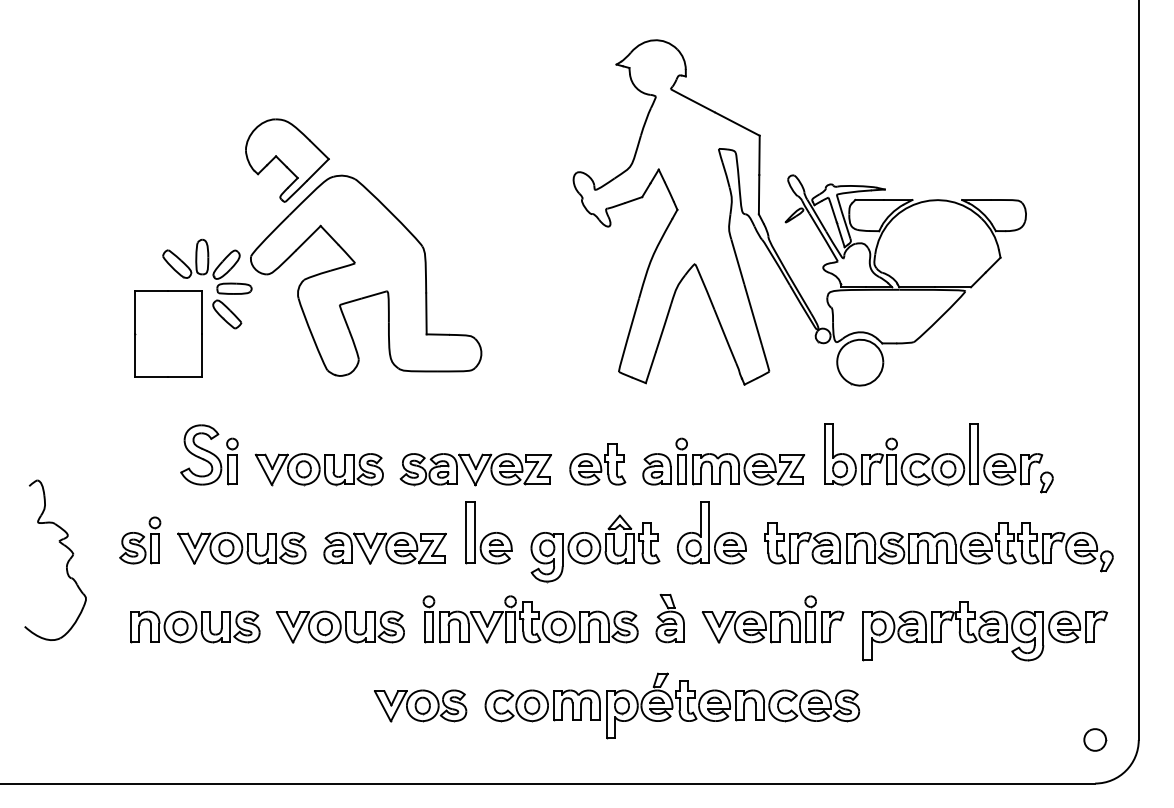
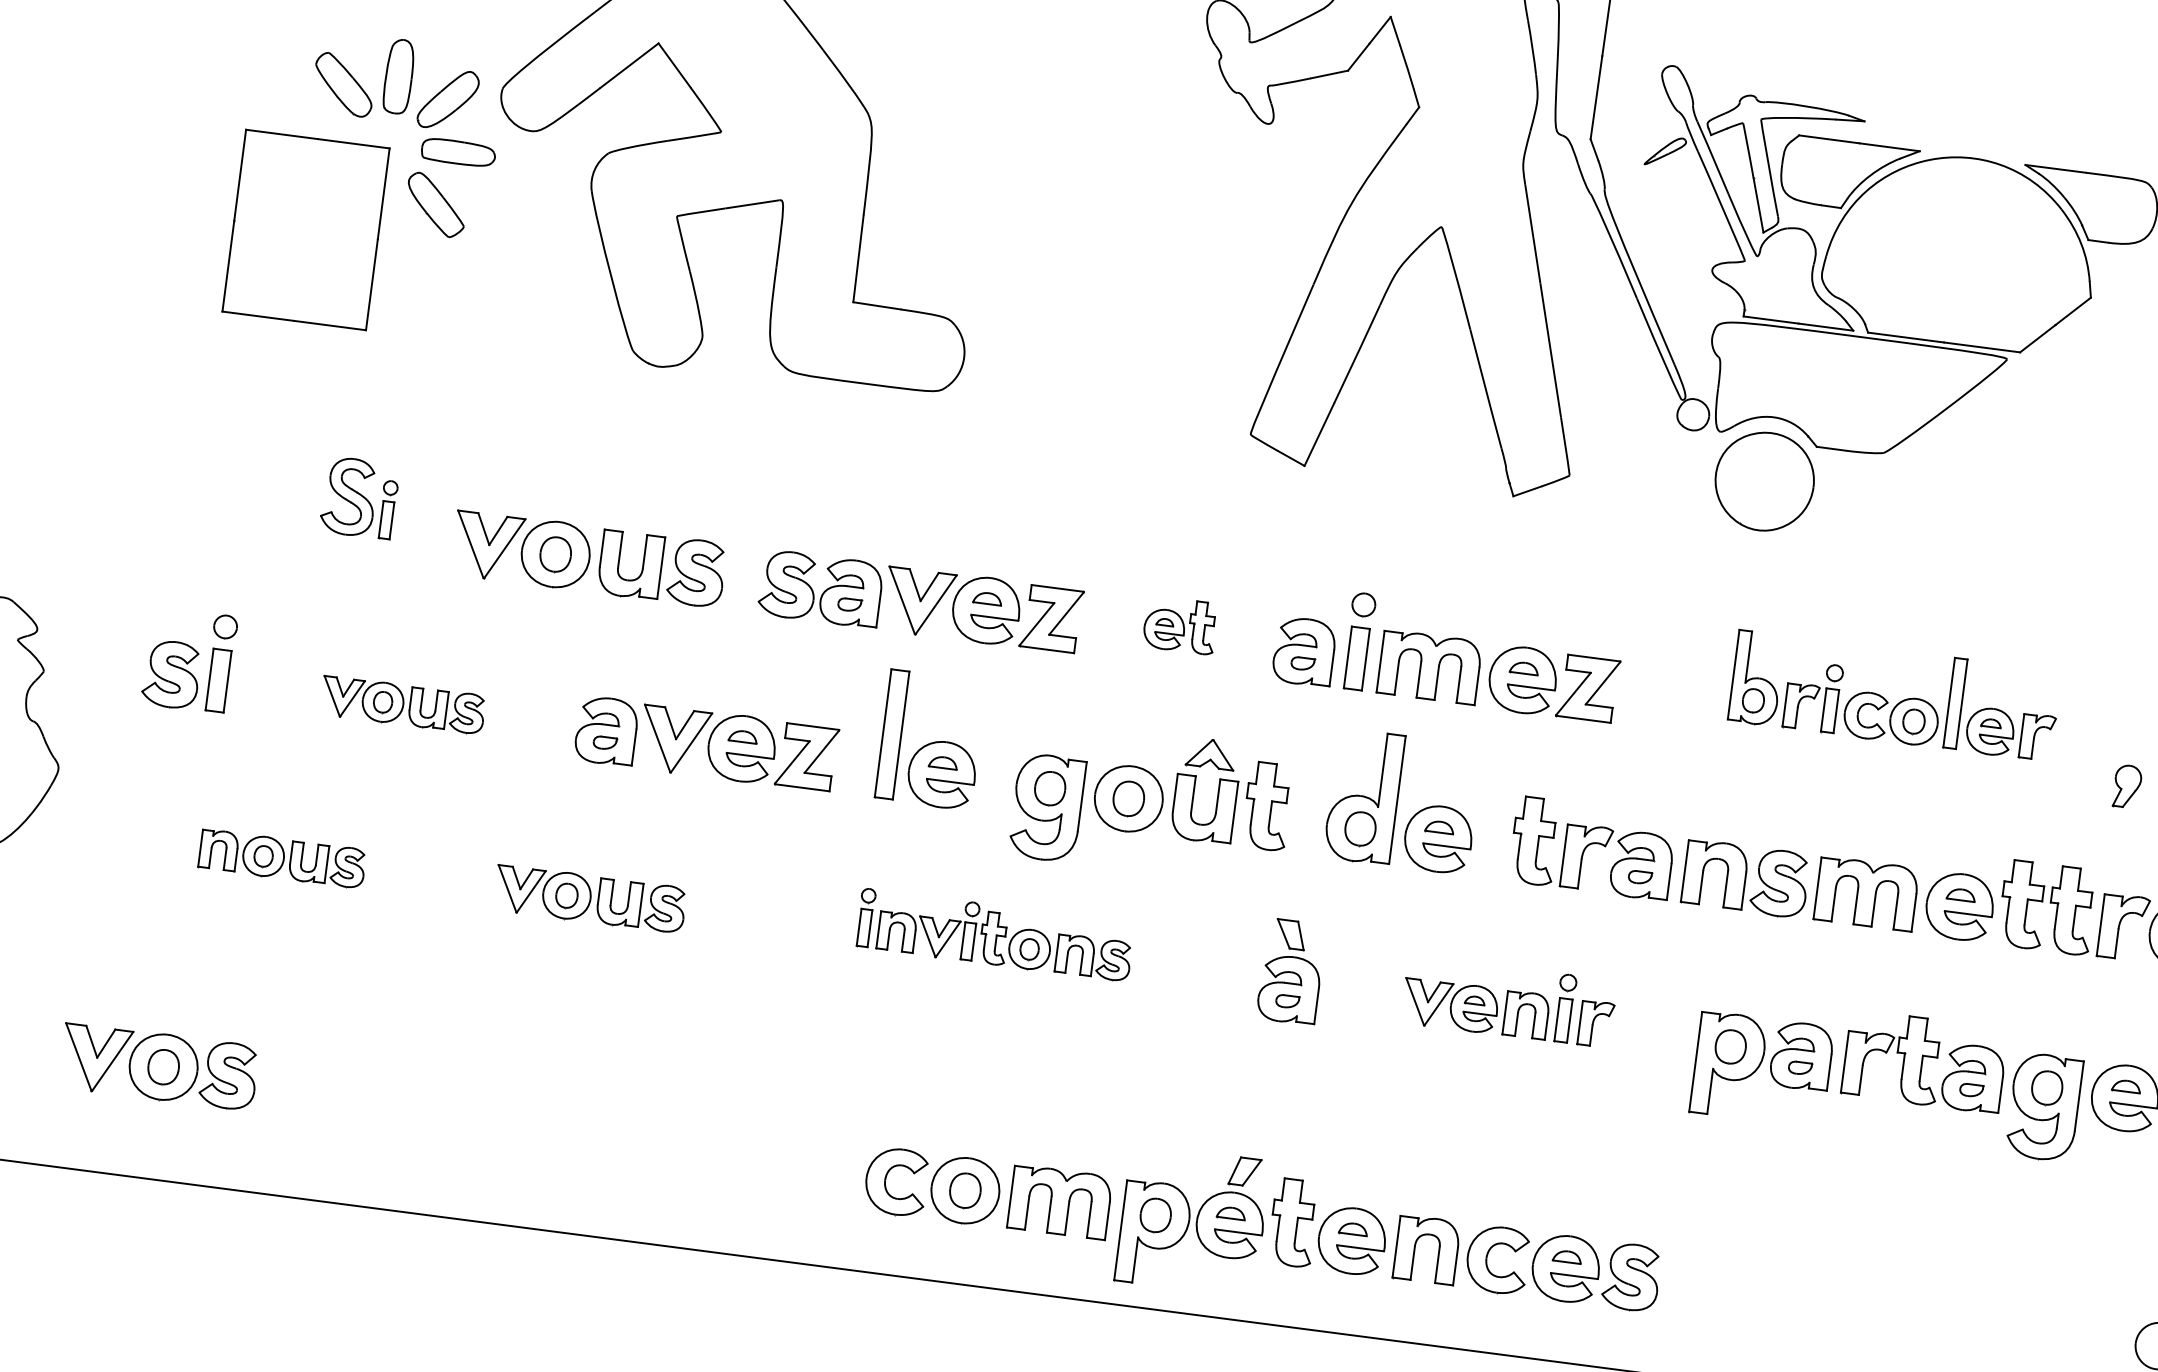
part: (209, 454) -> (359, 497), size x0.6
part: (933, 454) -> (1894, 696), size x0.7
part: (597, 464) -> (1179, 625), size x0.6
part: (241, 548) -> (401, 705), size x0.6
part: (530, 619) -> (994, 935), size x0.6
part: (772, 619) -> (1507, 1001), size x0.7
part: (195, 626) -> (282, 857), size x0.6
part: (340, 626) -> (590, 897), size x0.7
part: (420, 705) -> (158, 1065), moved
part: (672, 705) -> (1262, 1228), moved

